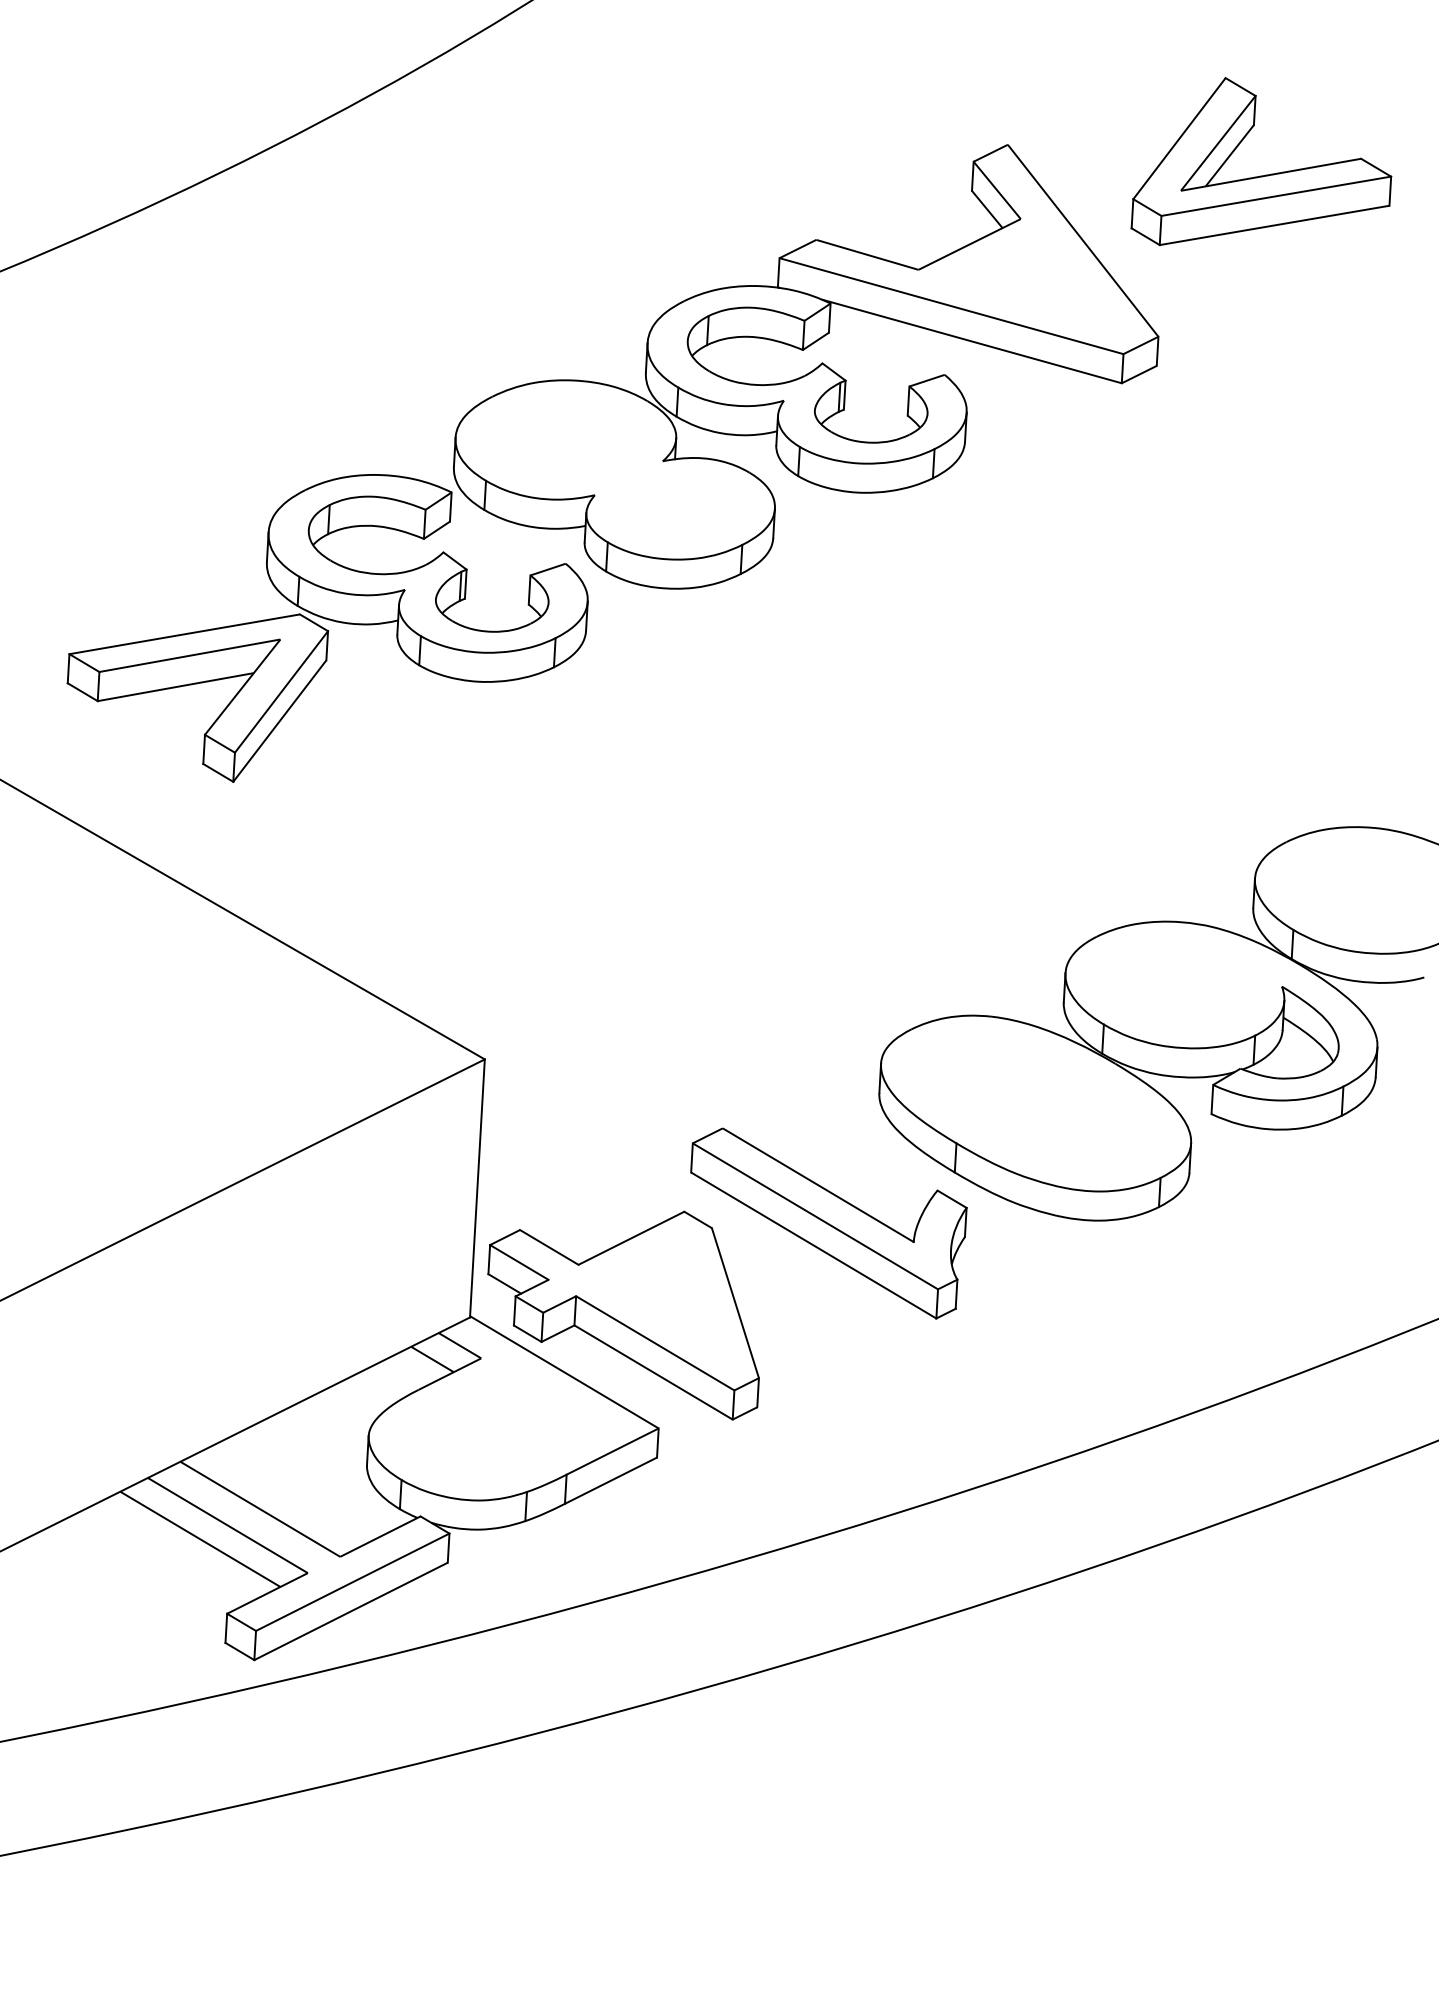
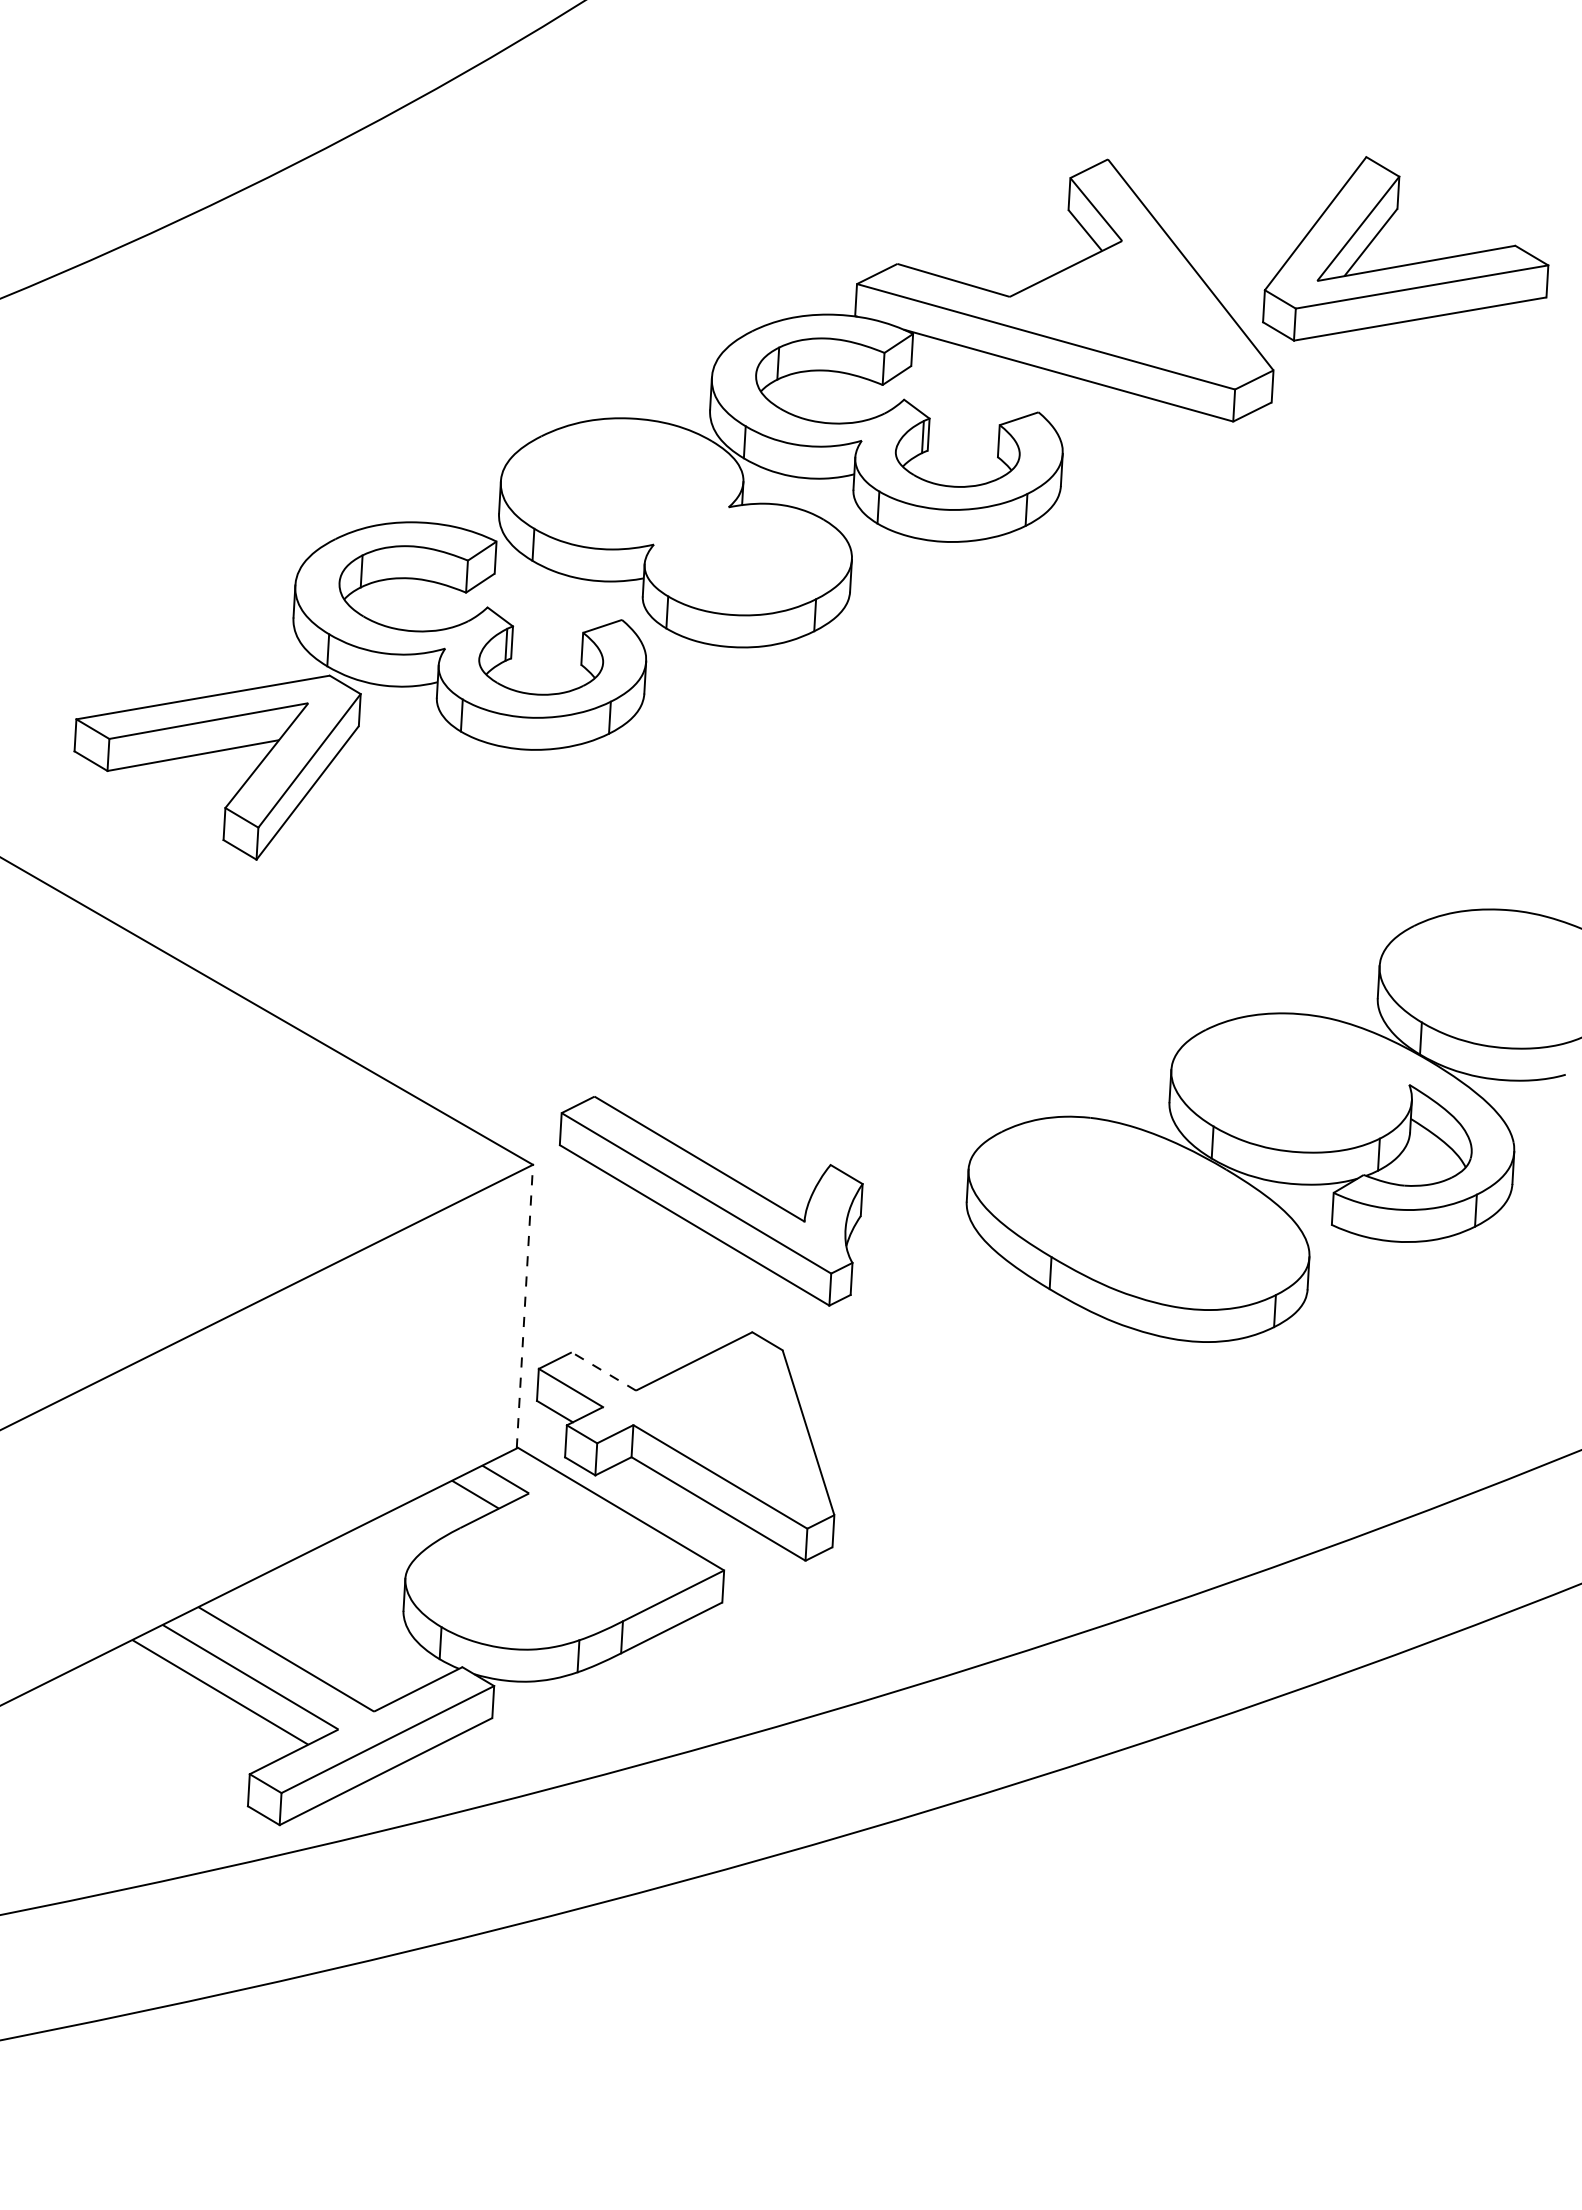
part: (1263, 174) -> (1408, 263), moved
line: (477, 1188) -> (524, 1306), solid -> dashed
part: (828, 1223) -> (710, 1201), moved
line: (548, 1247) -> (603, 1371), solid -> dashed

